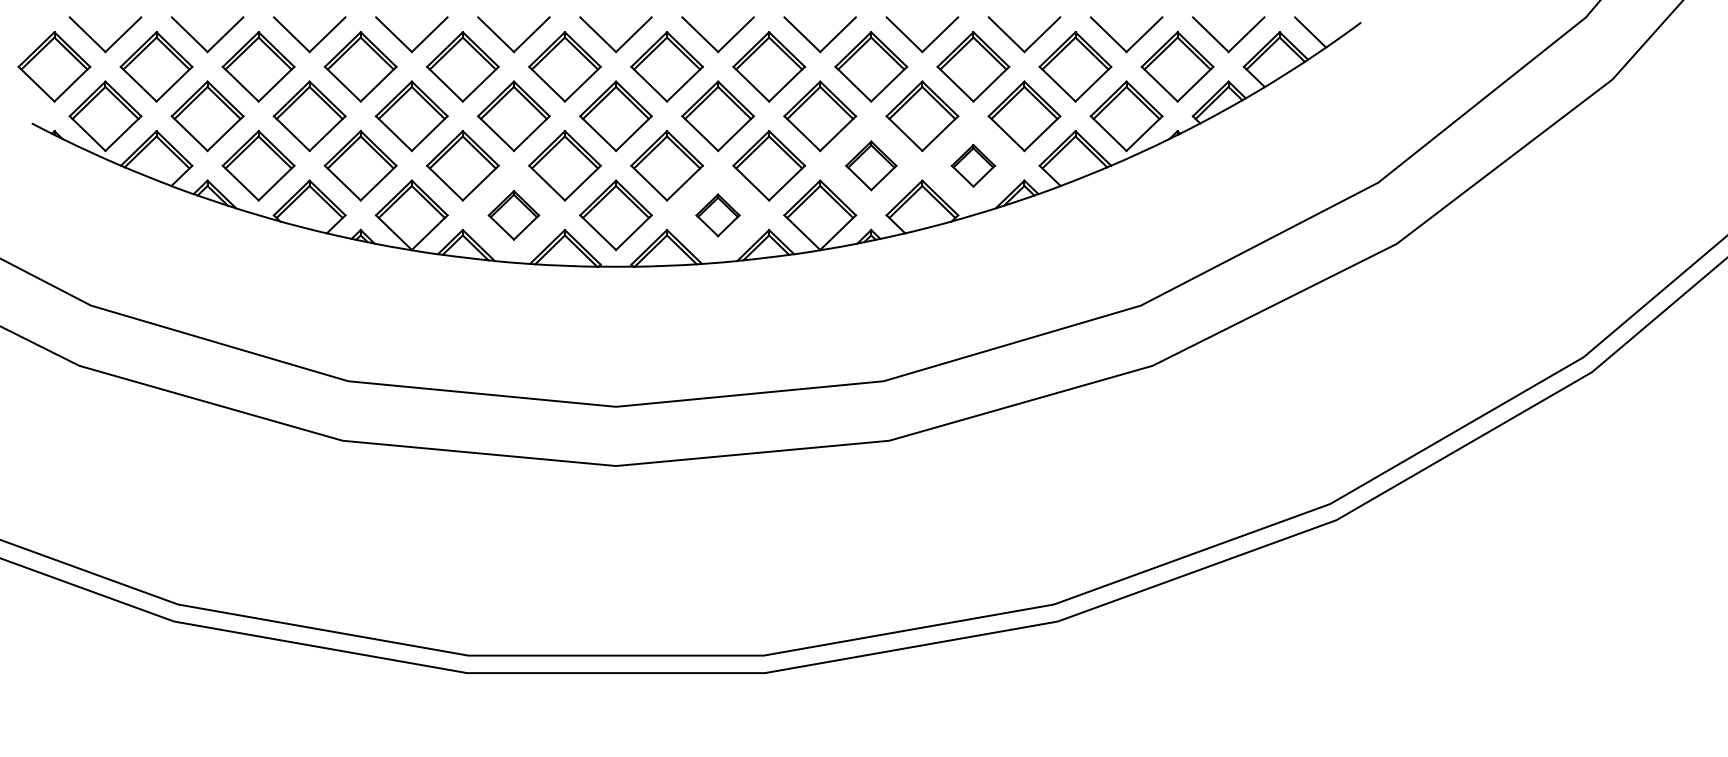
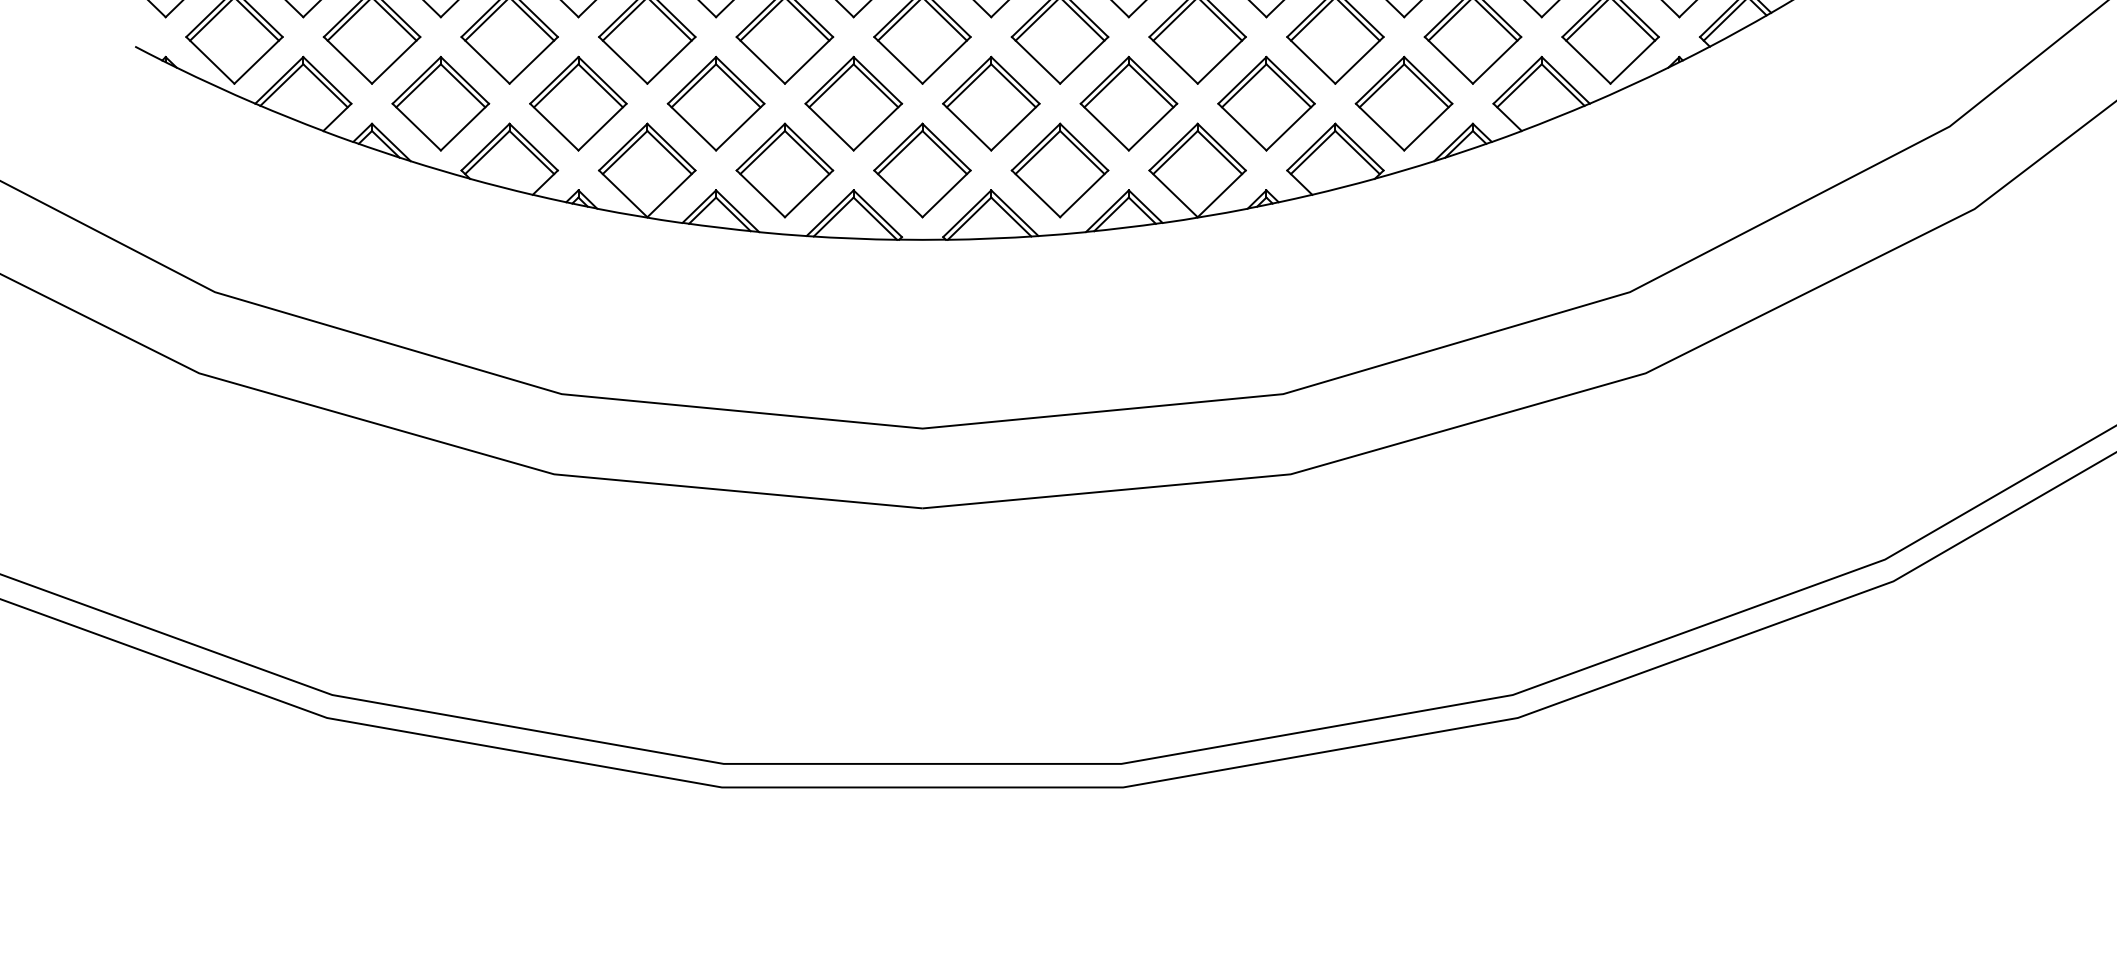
part: (871, 165) -> (1266, 103), size x1.43
part: (973, 165) -> (1404, 103), size x1.67
part: (513, 215) -> (784, 170), size x1.43
part: (717, 215) -> (1059, 170), size x1.67

